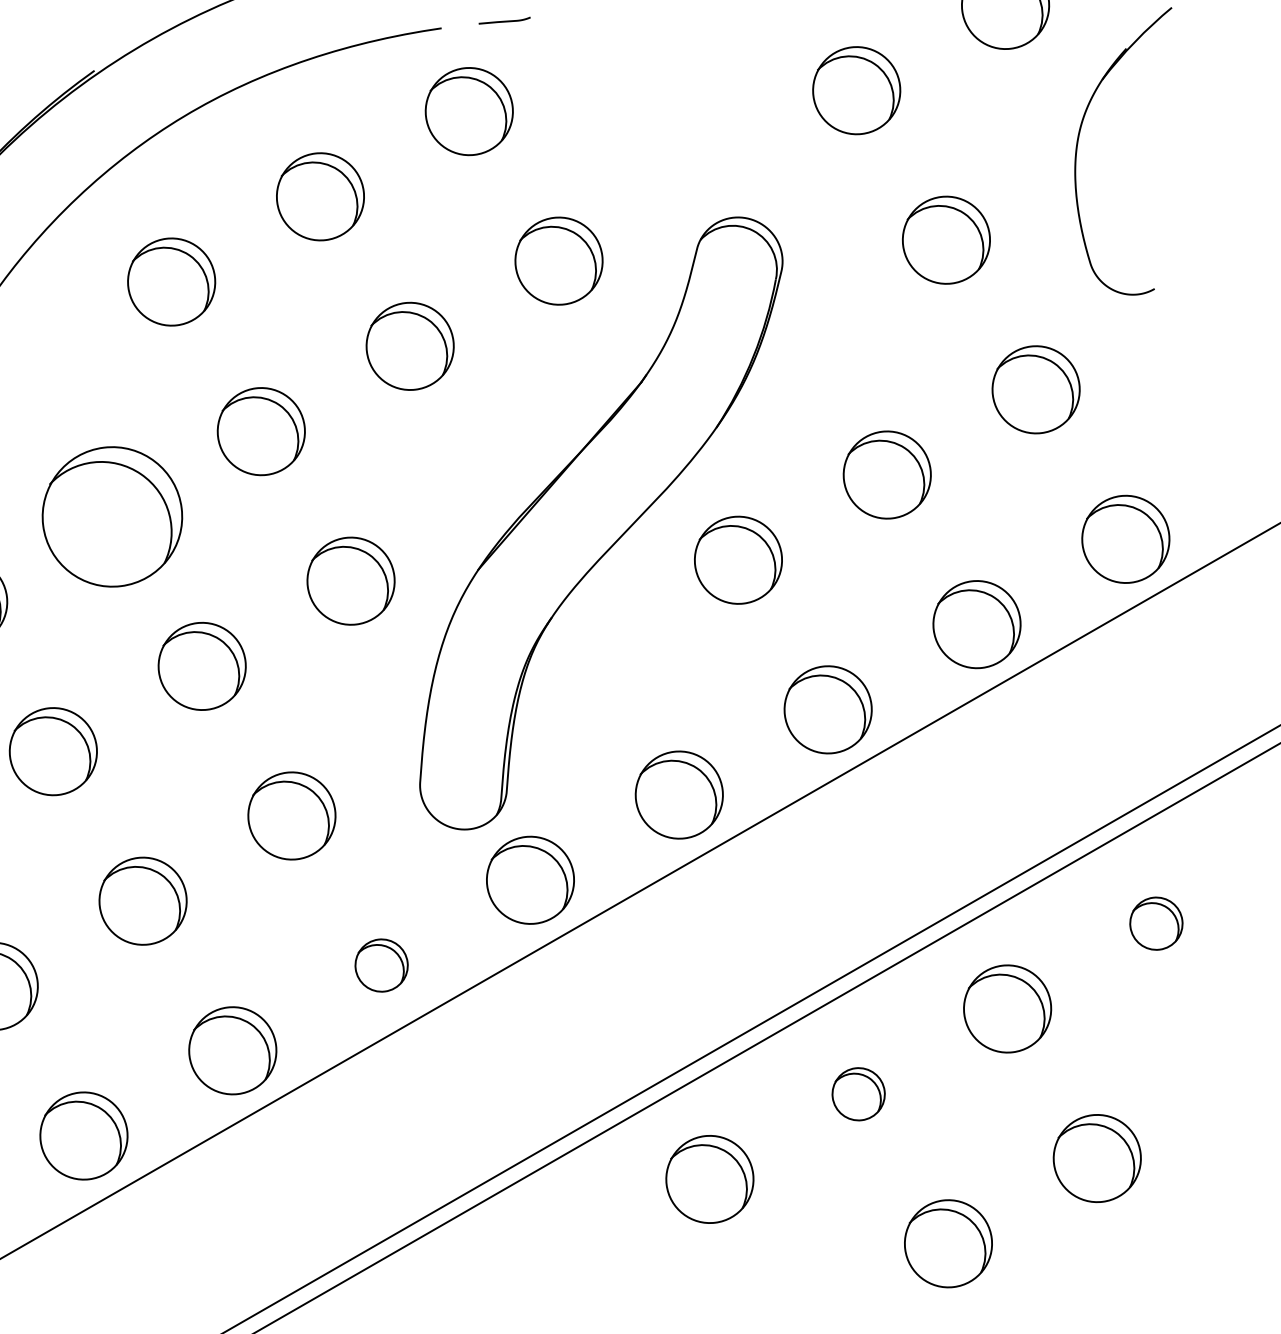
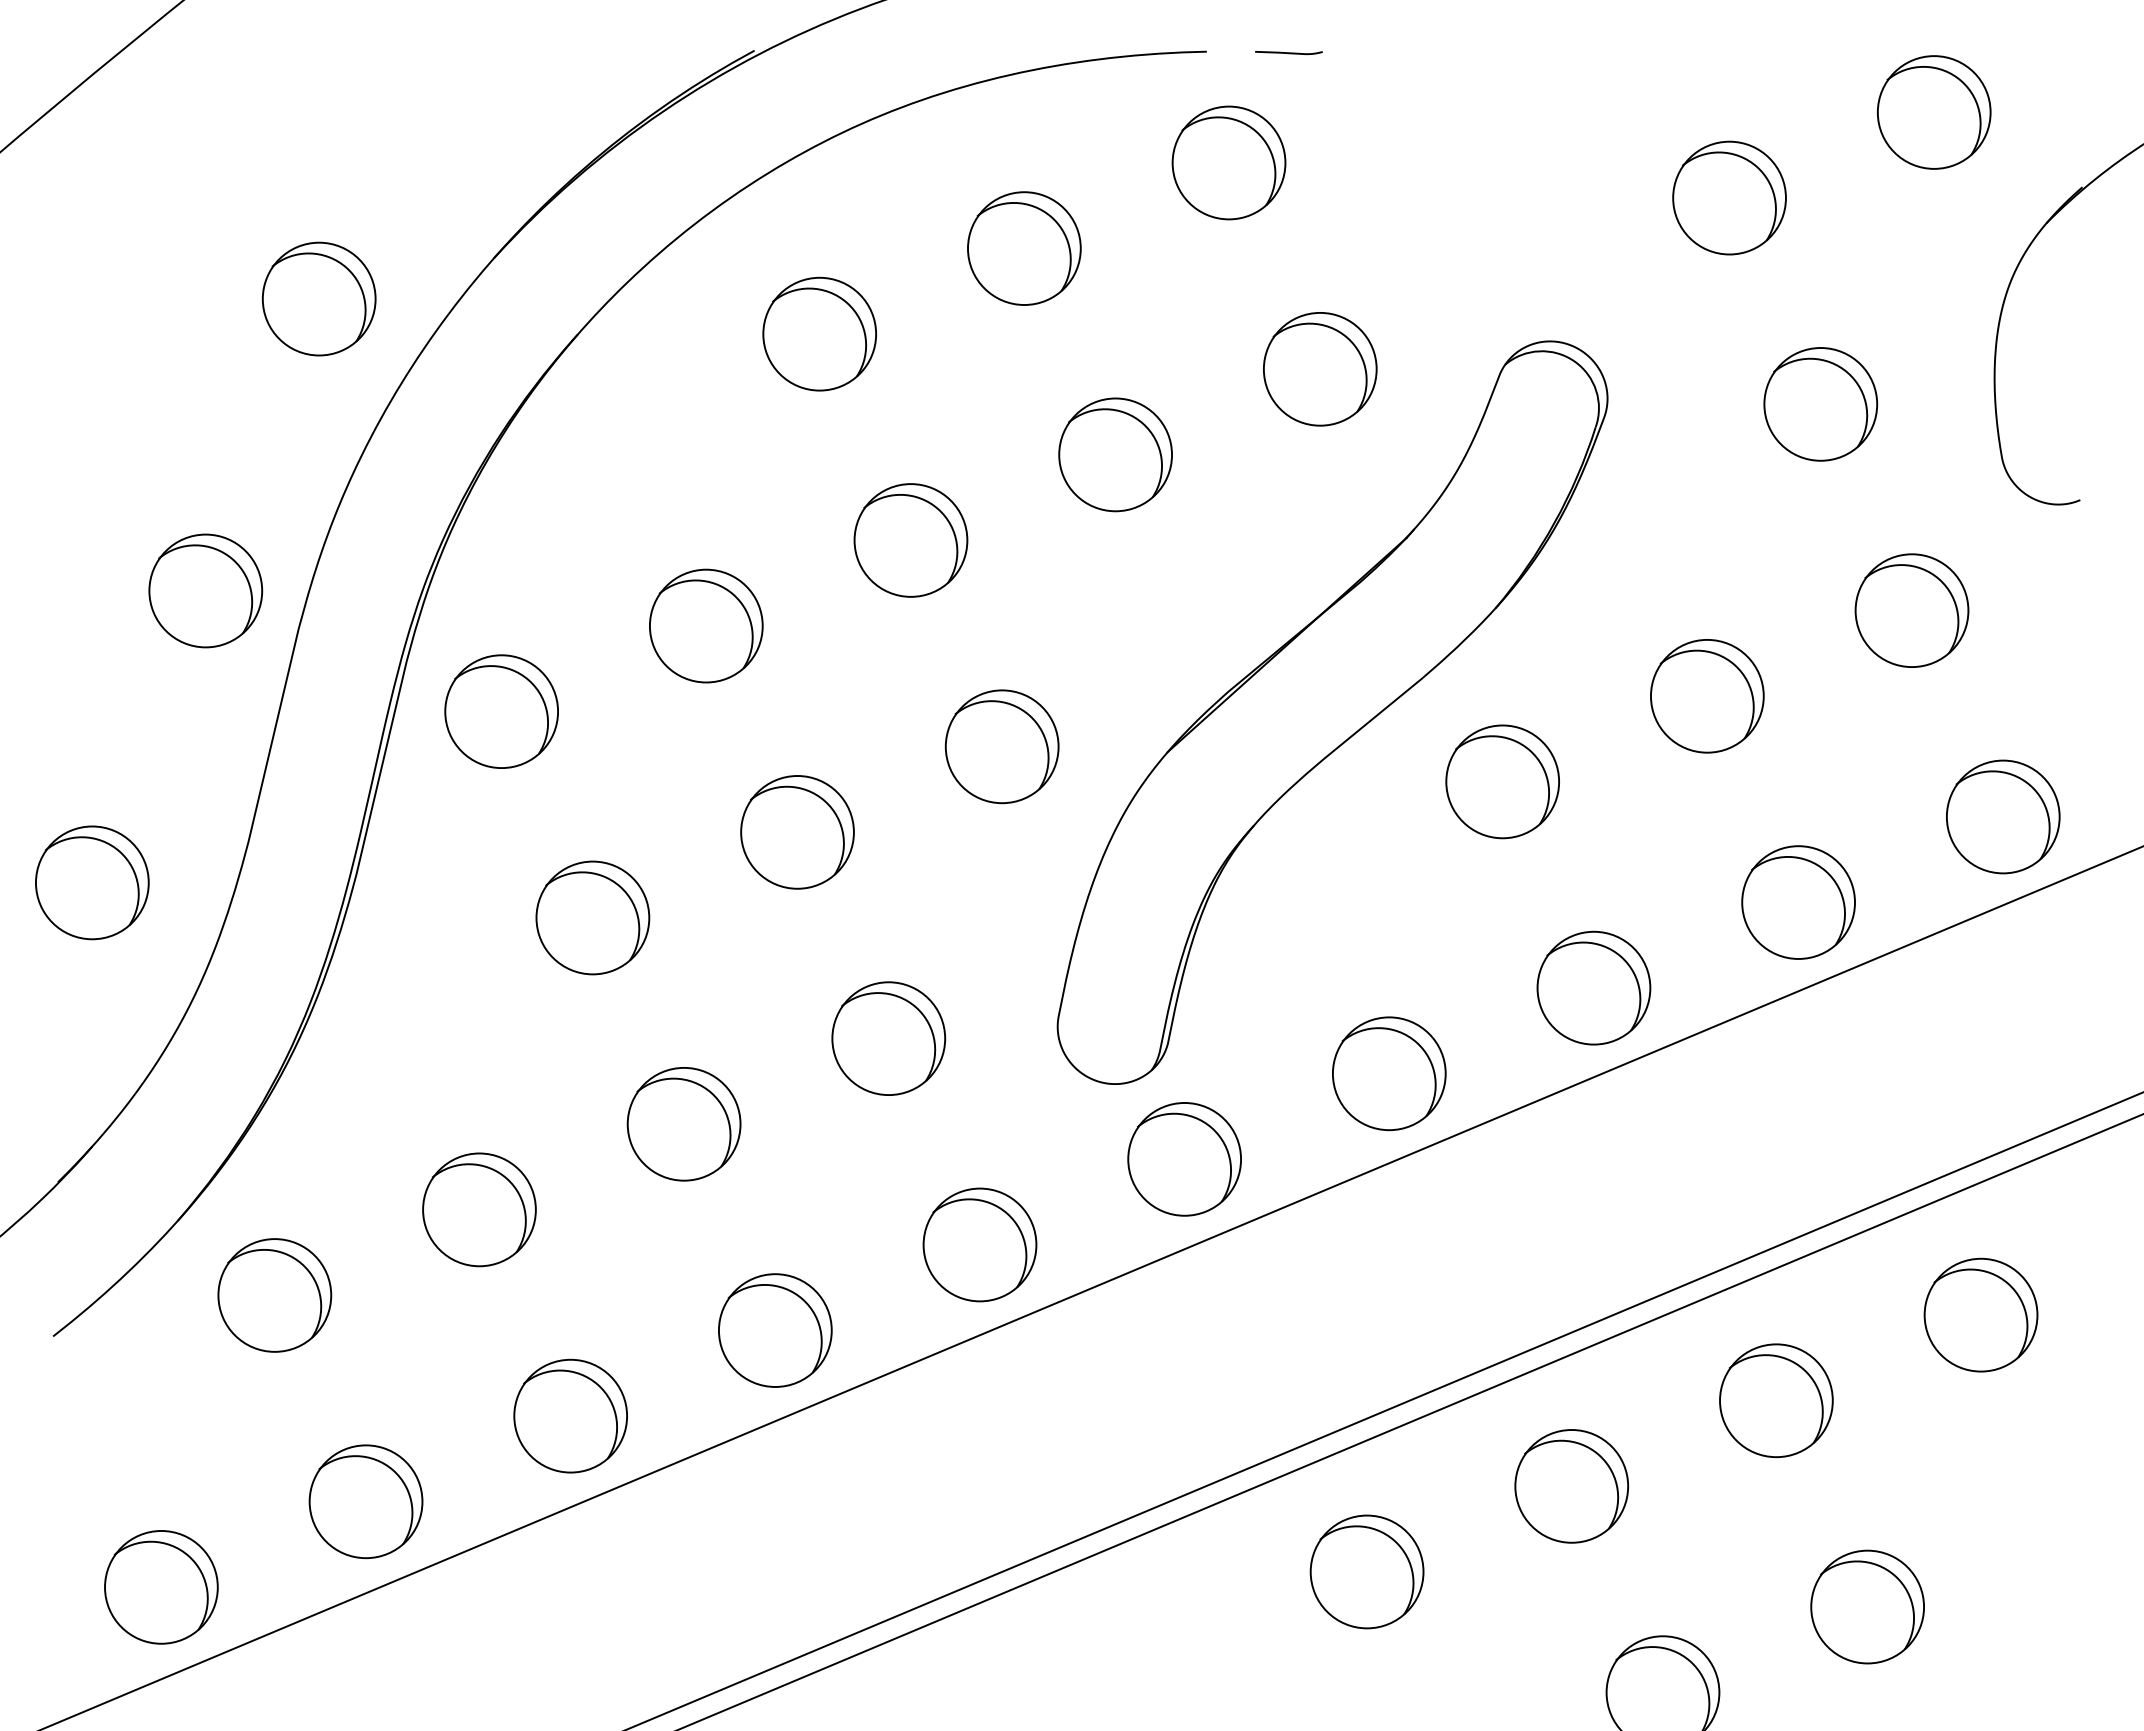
part: (112, 516) -> (706, 625), size x0.62
part: (1155, 923) -> (1980, 1314), size x1.67
part: (381, 965) -> (979, 1244), size x1.67
part: (858, 1094) -> (1571, 1486), size x1.67

